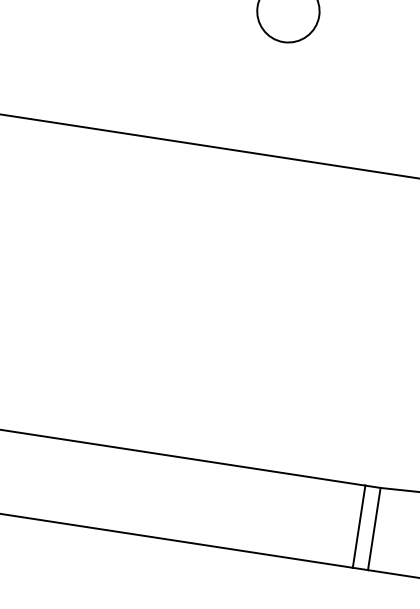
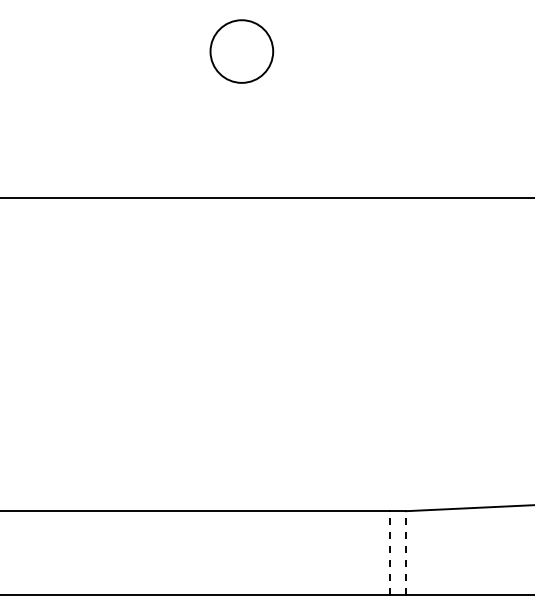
line: (359, 526) -> (390, 552), solid -> dashed
line: (373, 528) -> (405, 552), solid -> dashed

